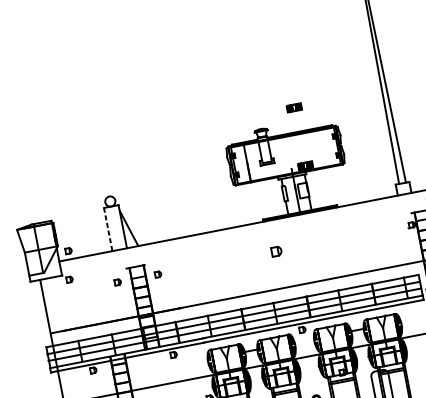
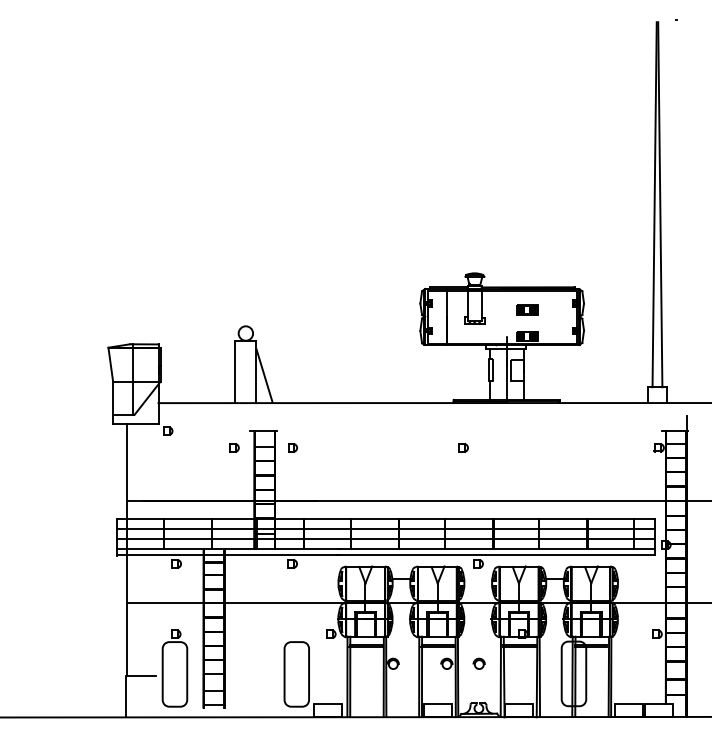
part: (294, 107) -> (527, 309), moved
line: (108, 229) -> (235, 371), dashed -> solid
part: (68, 250) -> (174, 390), removed
part: (276, 251) -> (463, 447), size x0.62

